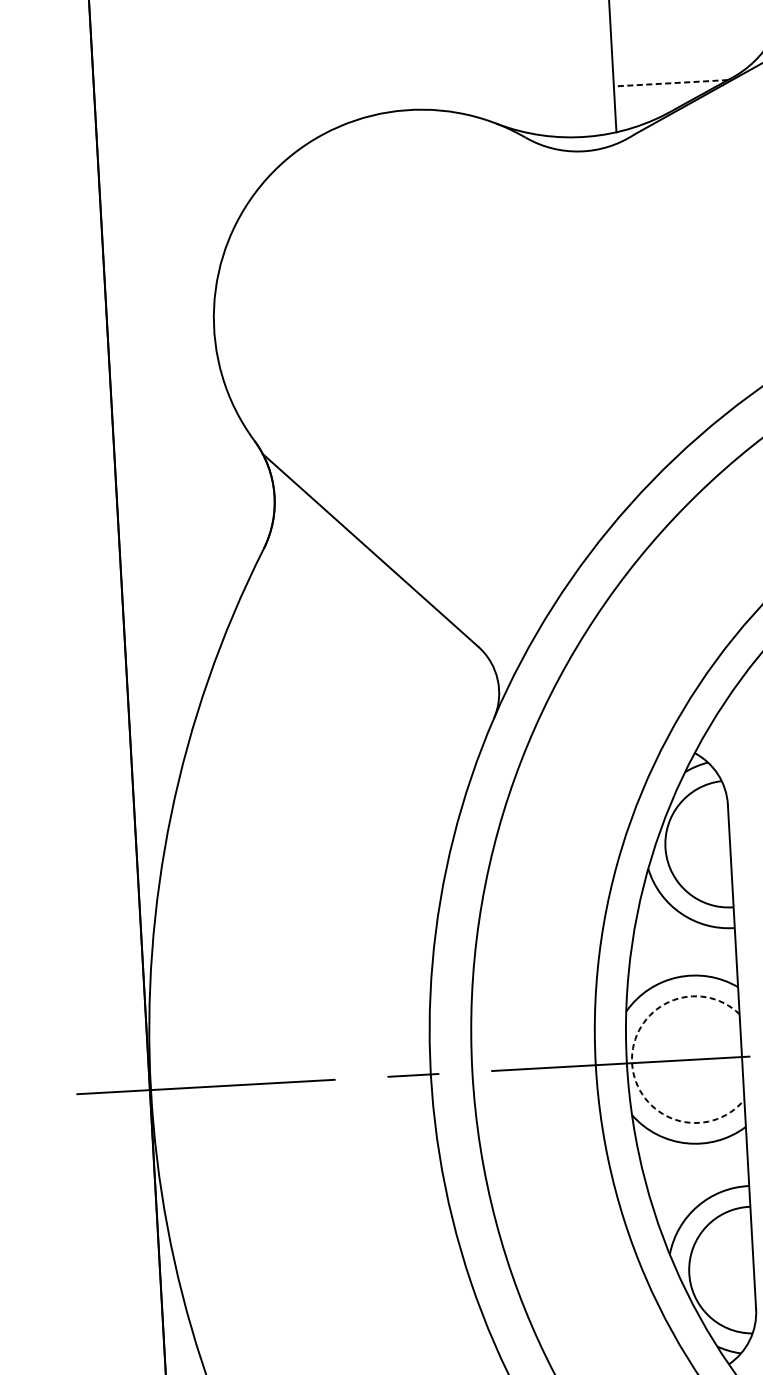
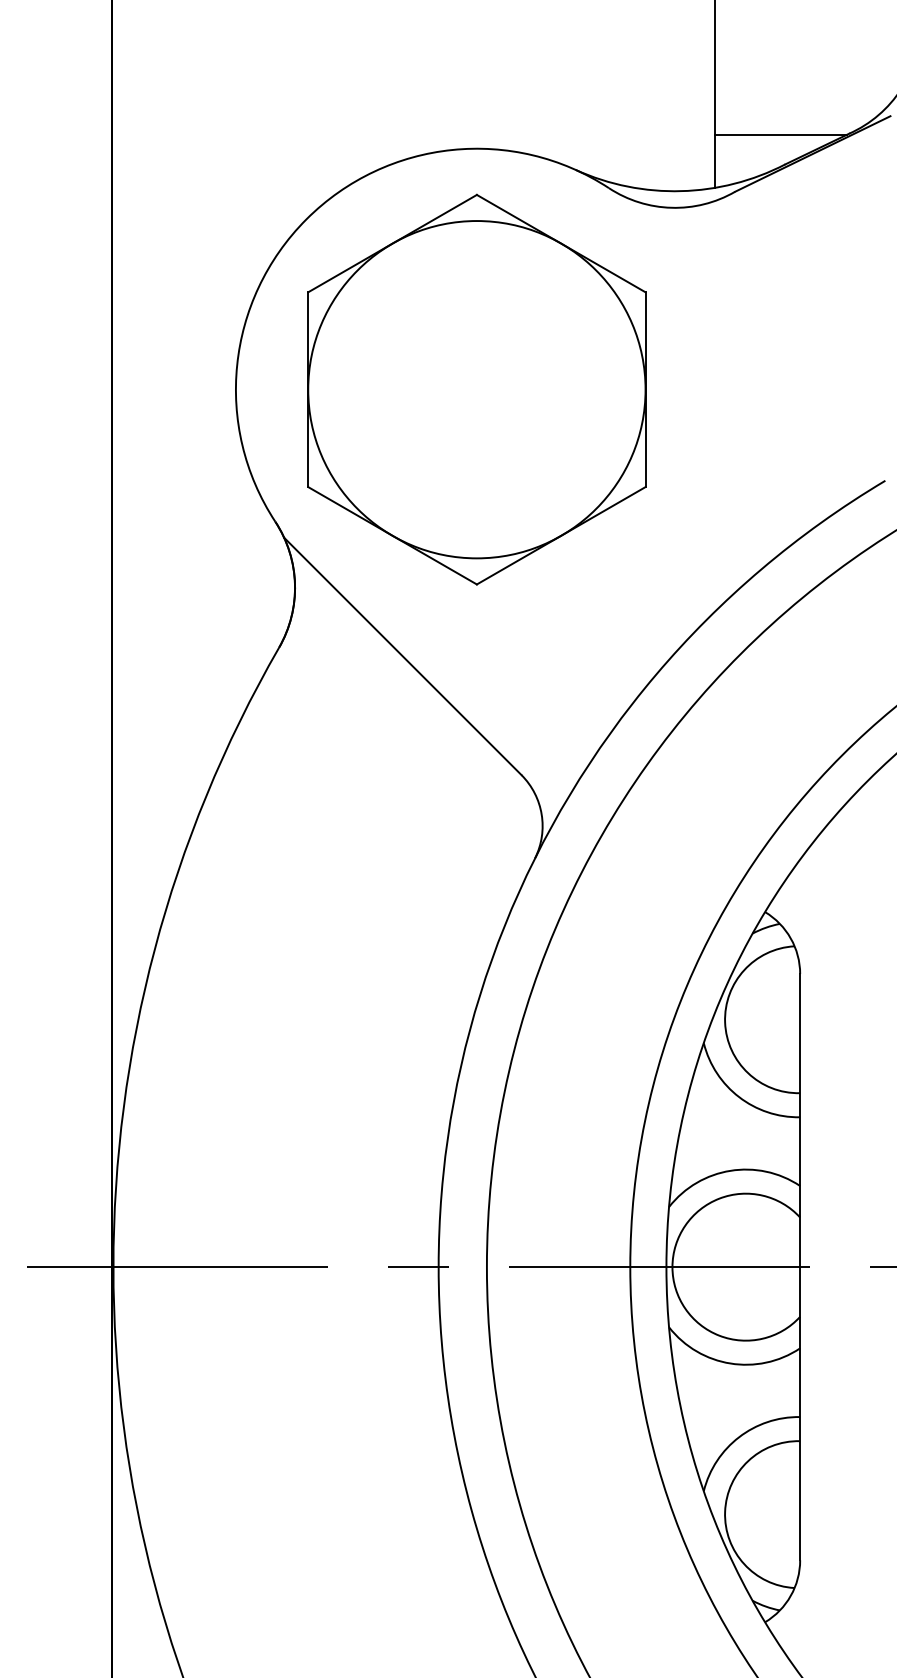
line: (670, 83) -> (780, 134), dashed -> solid
part: (421, 317) -> (476, 389), added
arc: (632, 1063) -> (672, 1267), dashed -> solid

